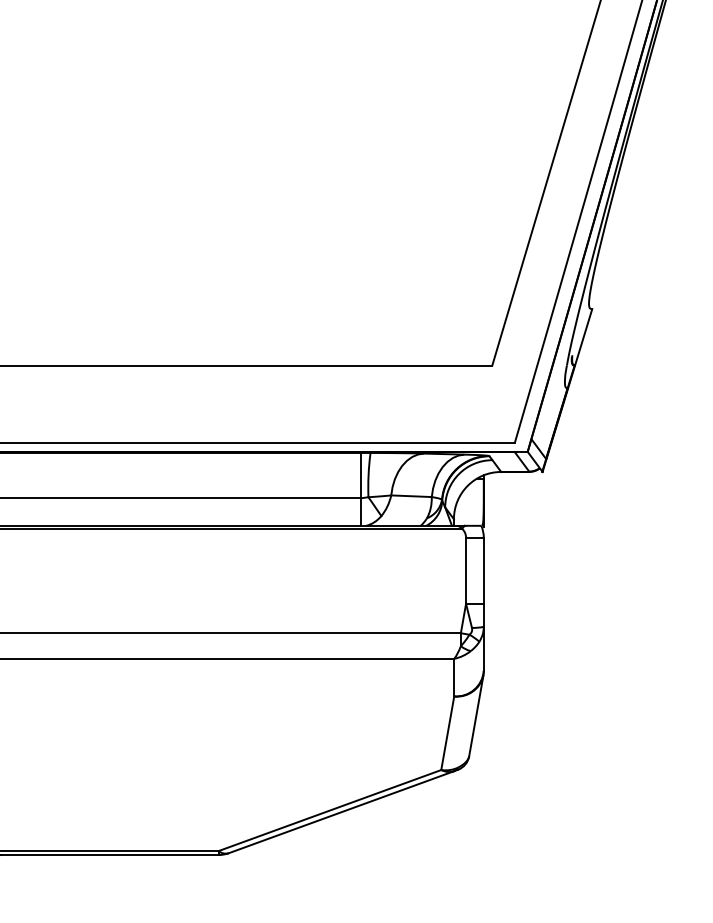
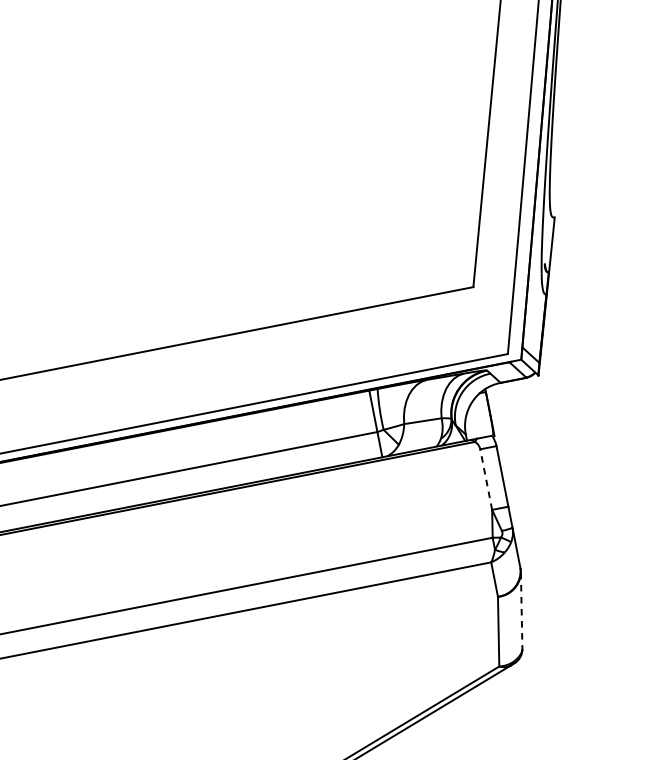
line: (466, 570) -> (486, 479), solid -> dashed
line: (476, 716) -> (521, 611), solid -> dashed

